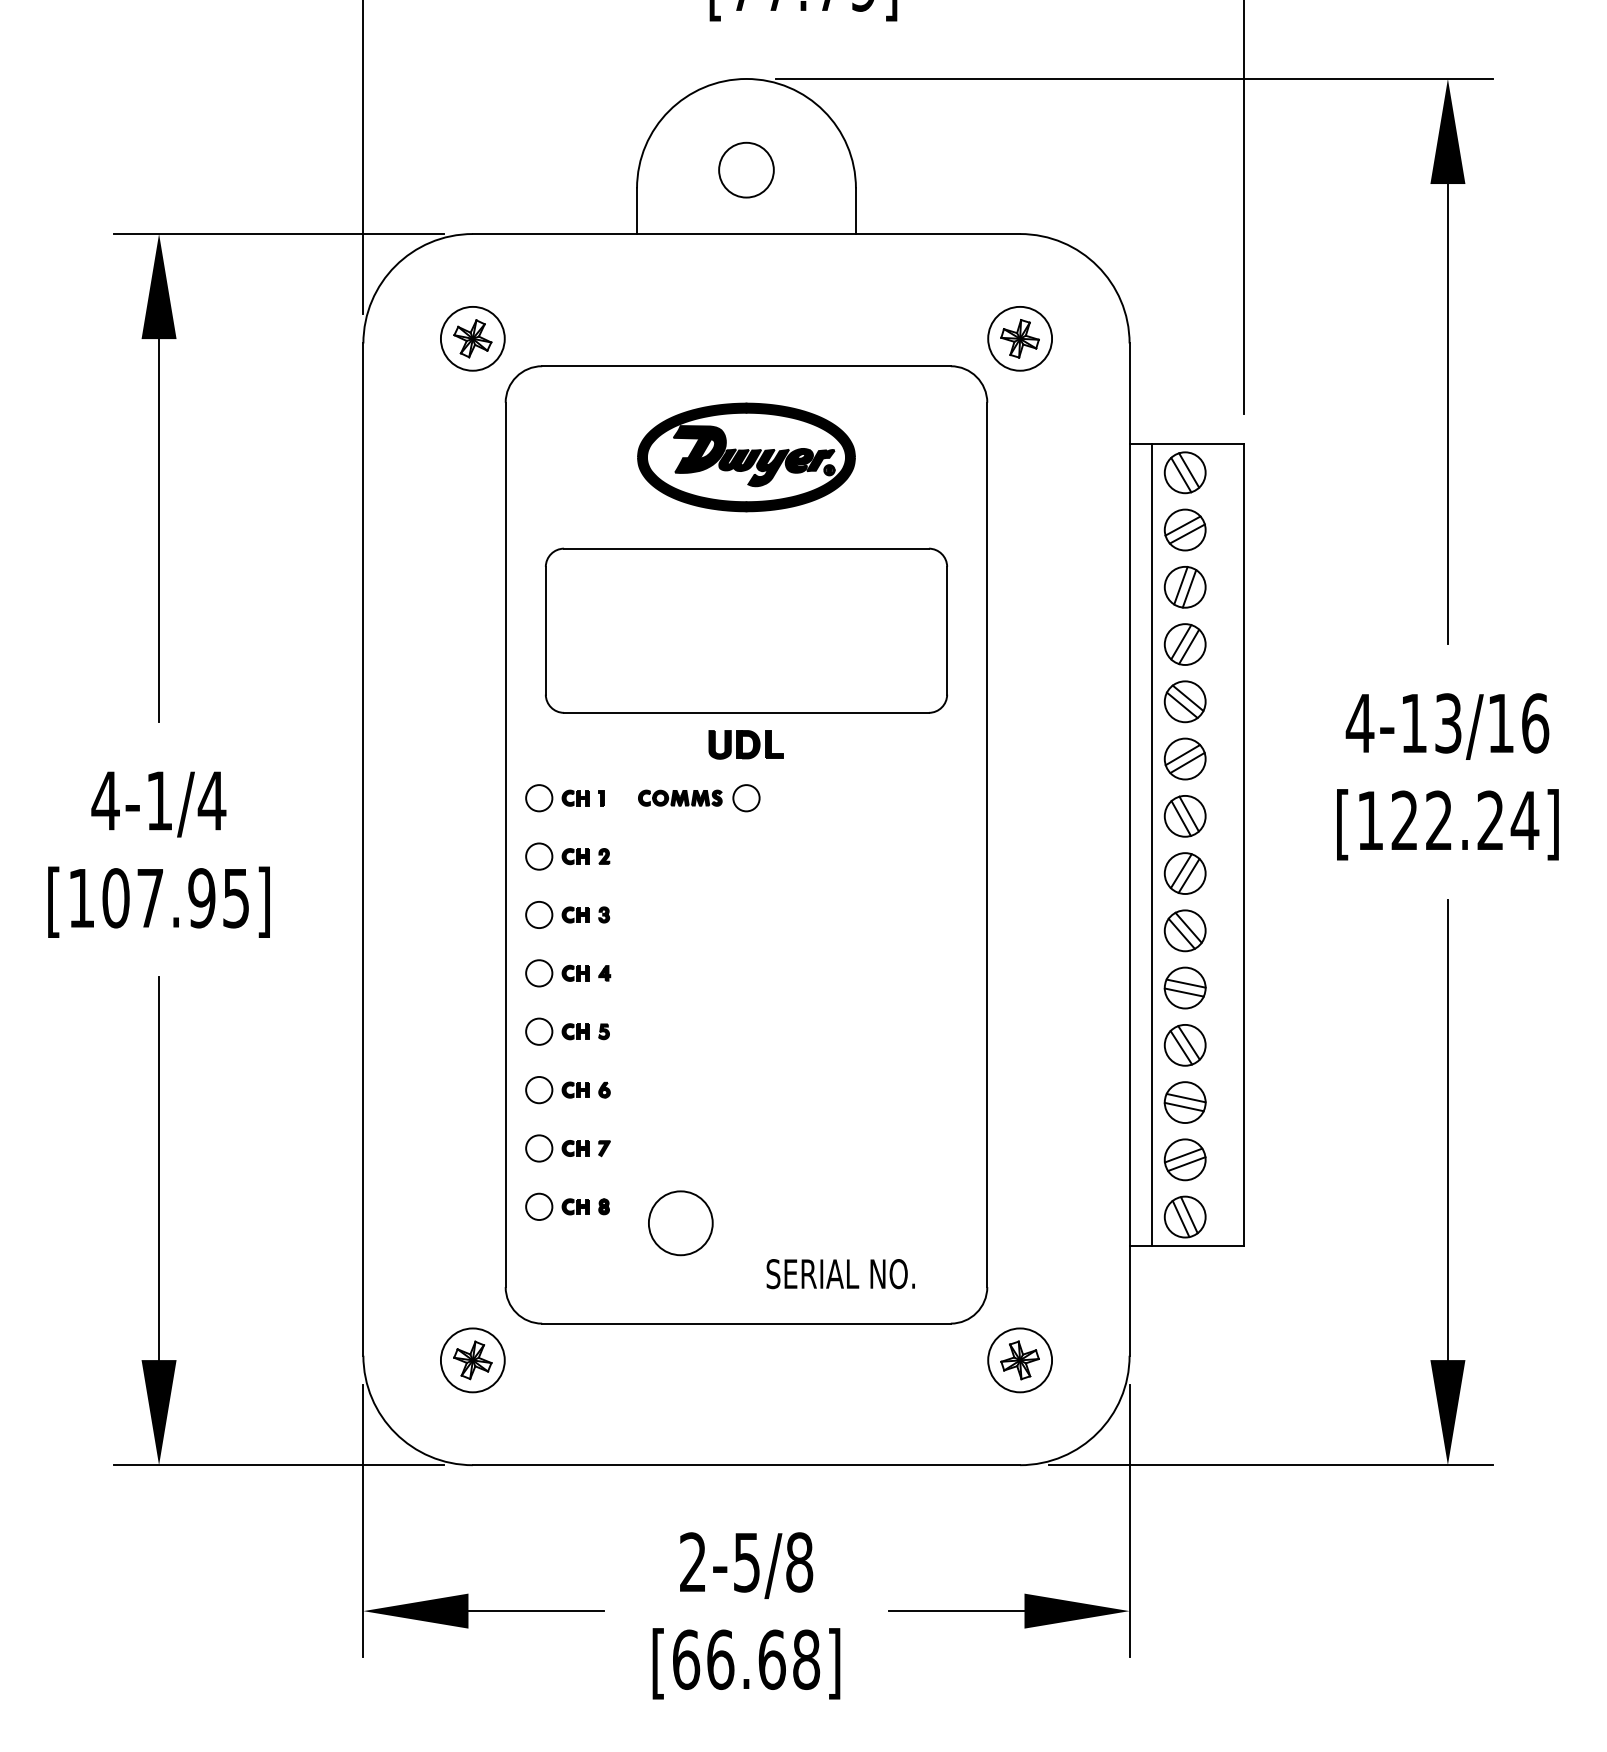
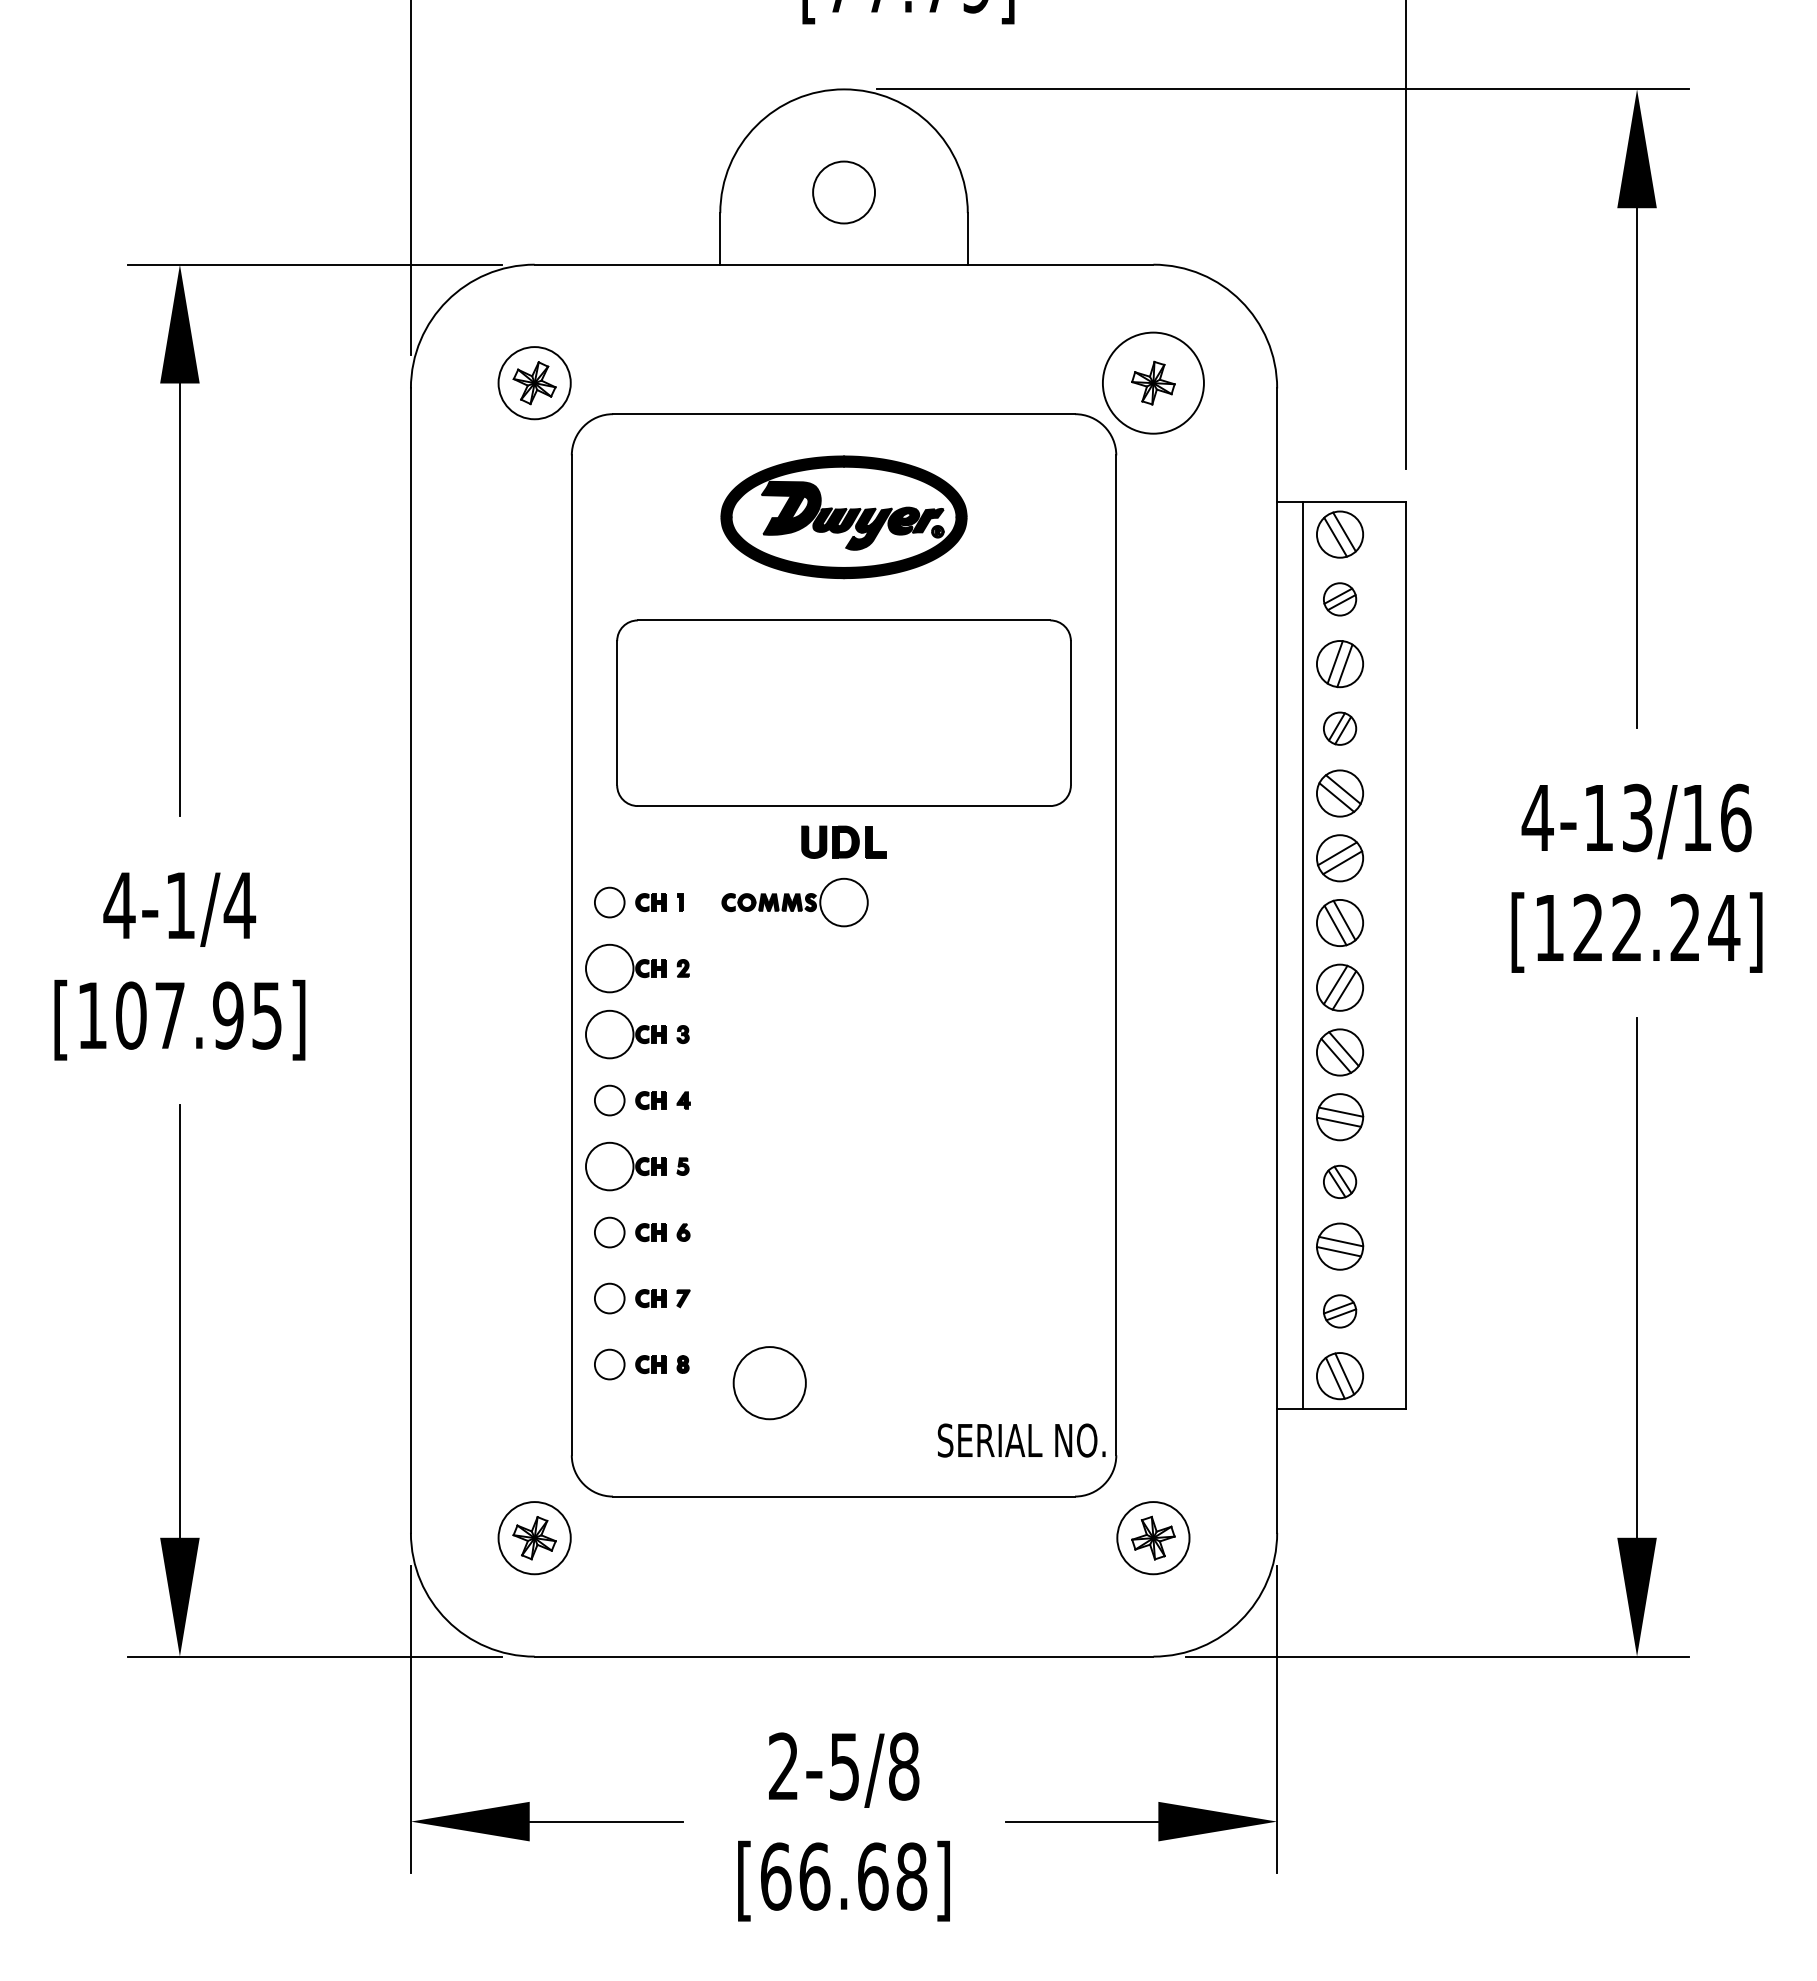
circle: (1020, 339) -> (1153, 383), size x1.4
part: (1184, 530) -> (1339, 599), size x0.7
part: (1184, 644) -> (1339, 728), size x0.7
circle: (746, 798) -> (843, 902), size x1.6
circle: (539, 856) -> (609, 968), size x1.6
circle: (539, 914) -> (609, 1034), size x1.6
circle: (539, 1031) -> (609, 1166), size x1.6
part: (1184, 1044) -> (1339, 1181), size x0.7
part: (1184, 1159) -> (1339, 1311), size x0.7
text: (840, 1274) -> (1021, 1440), moved

